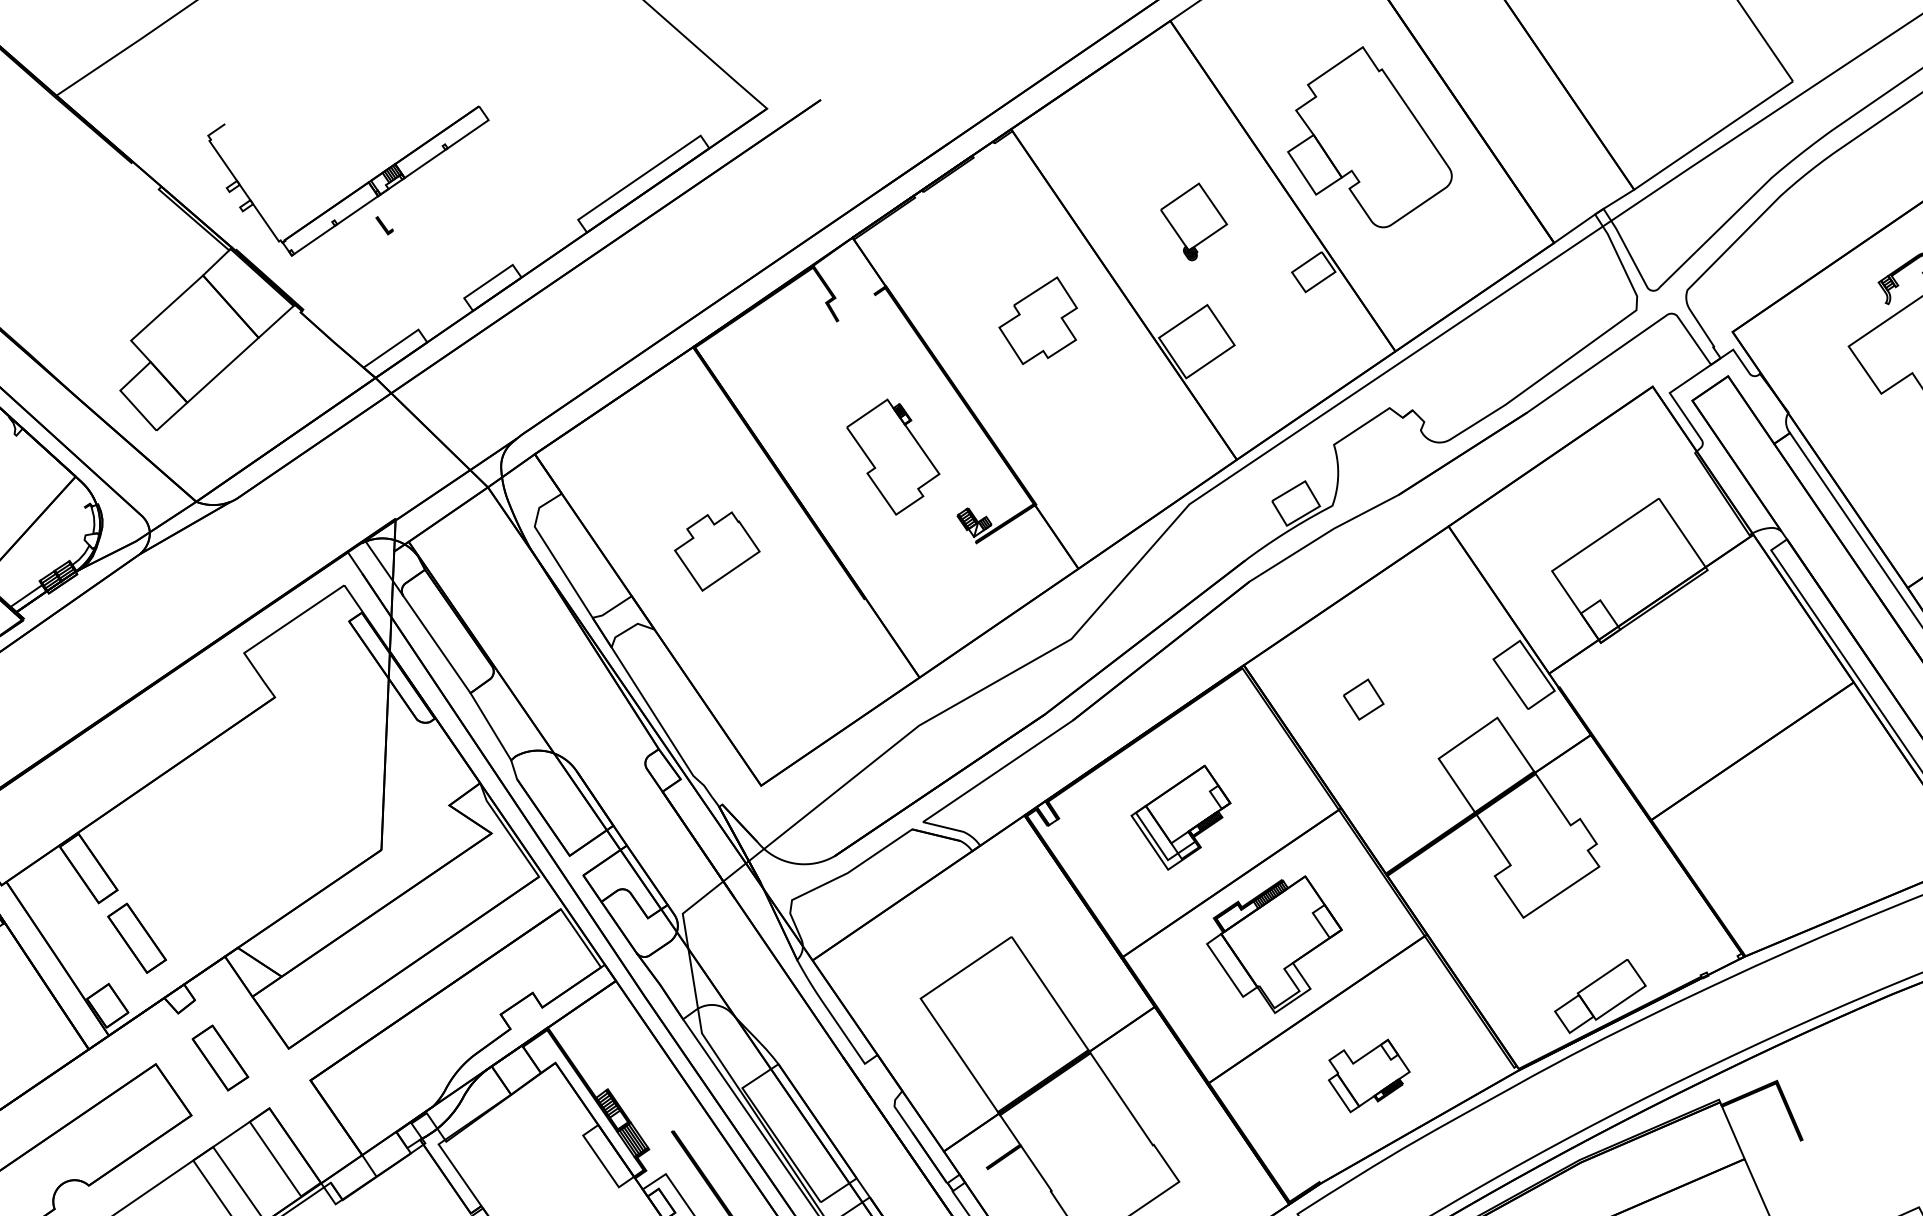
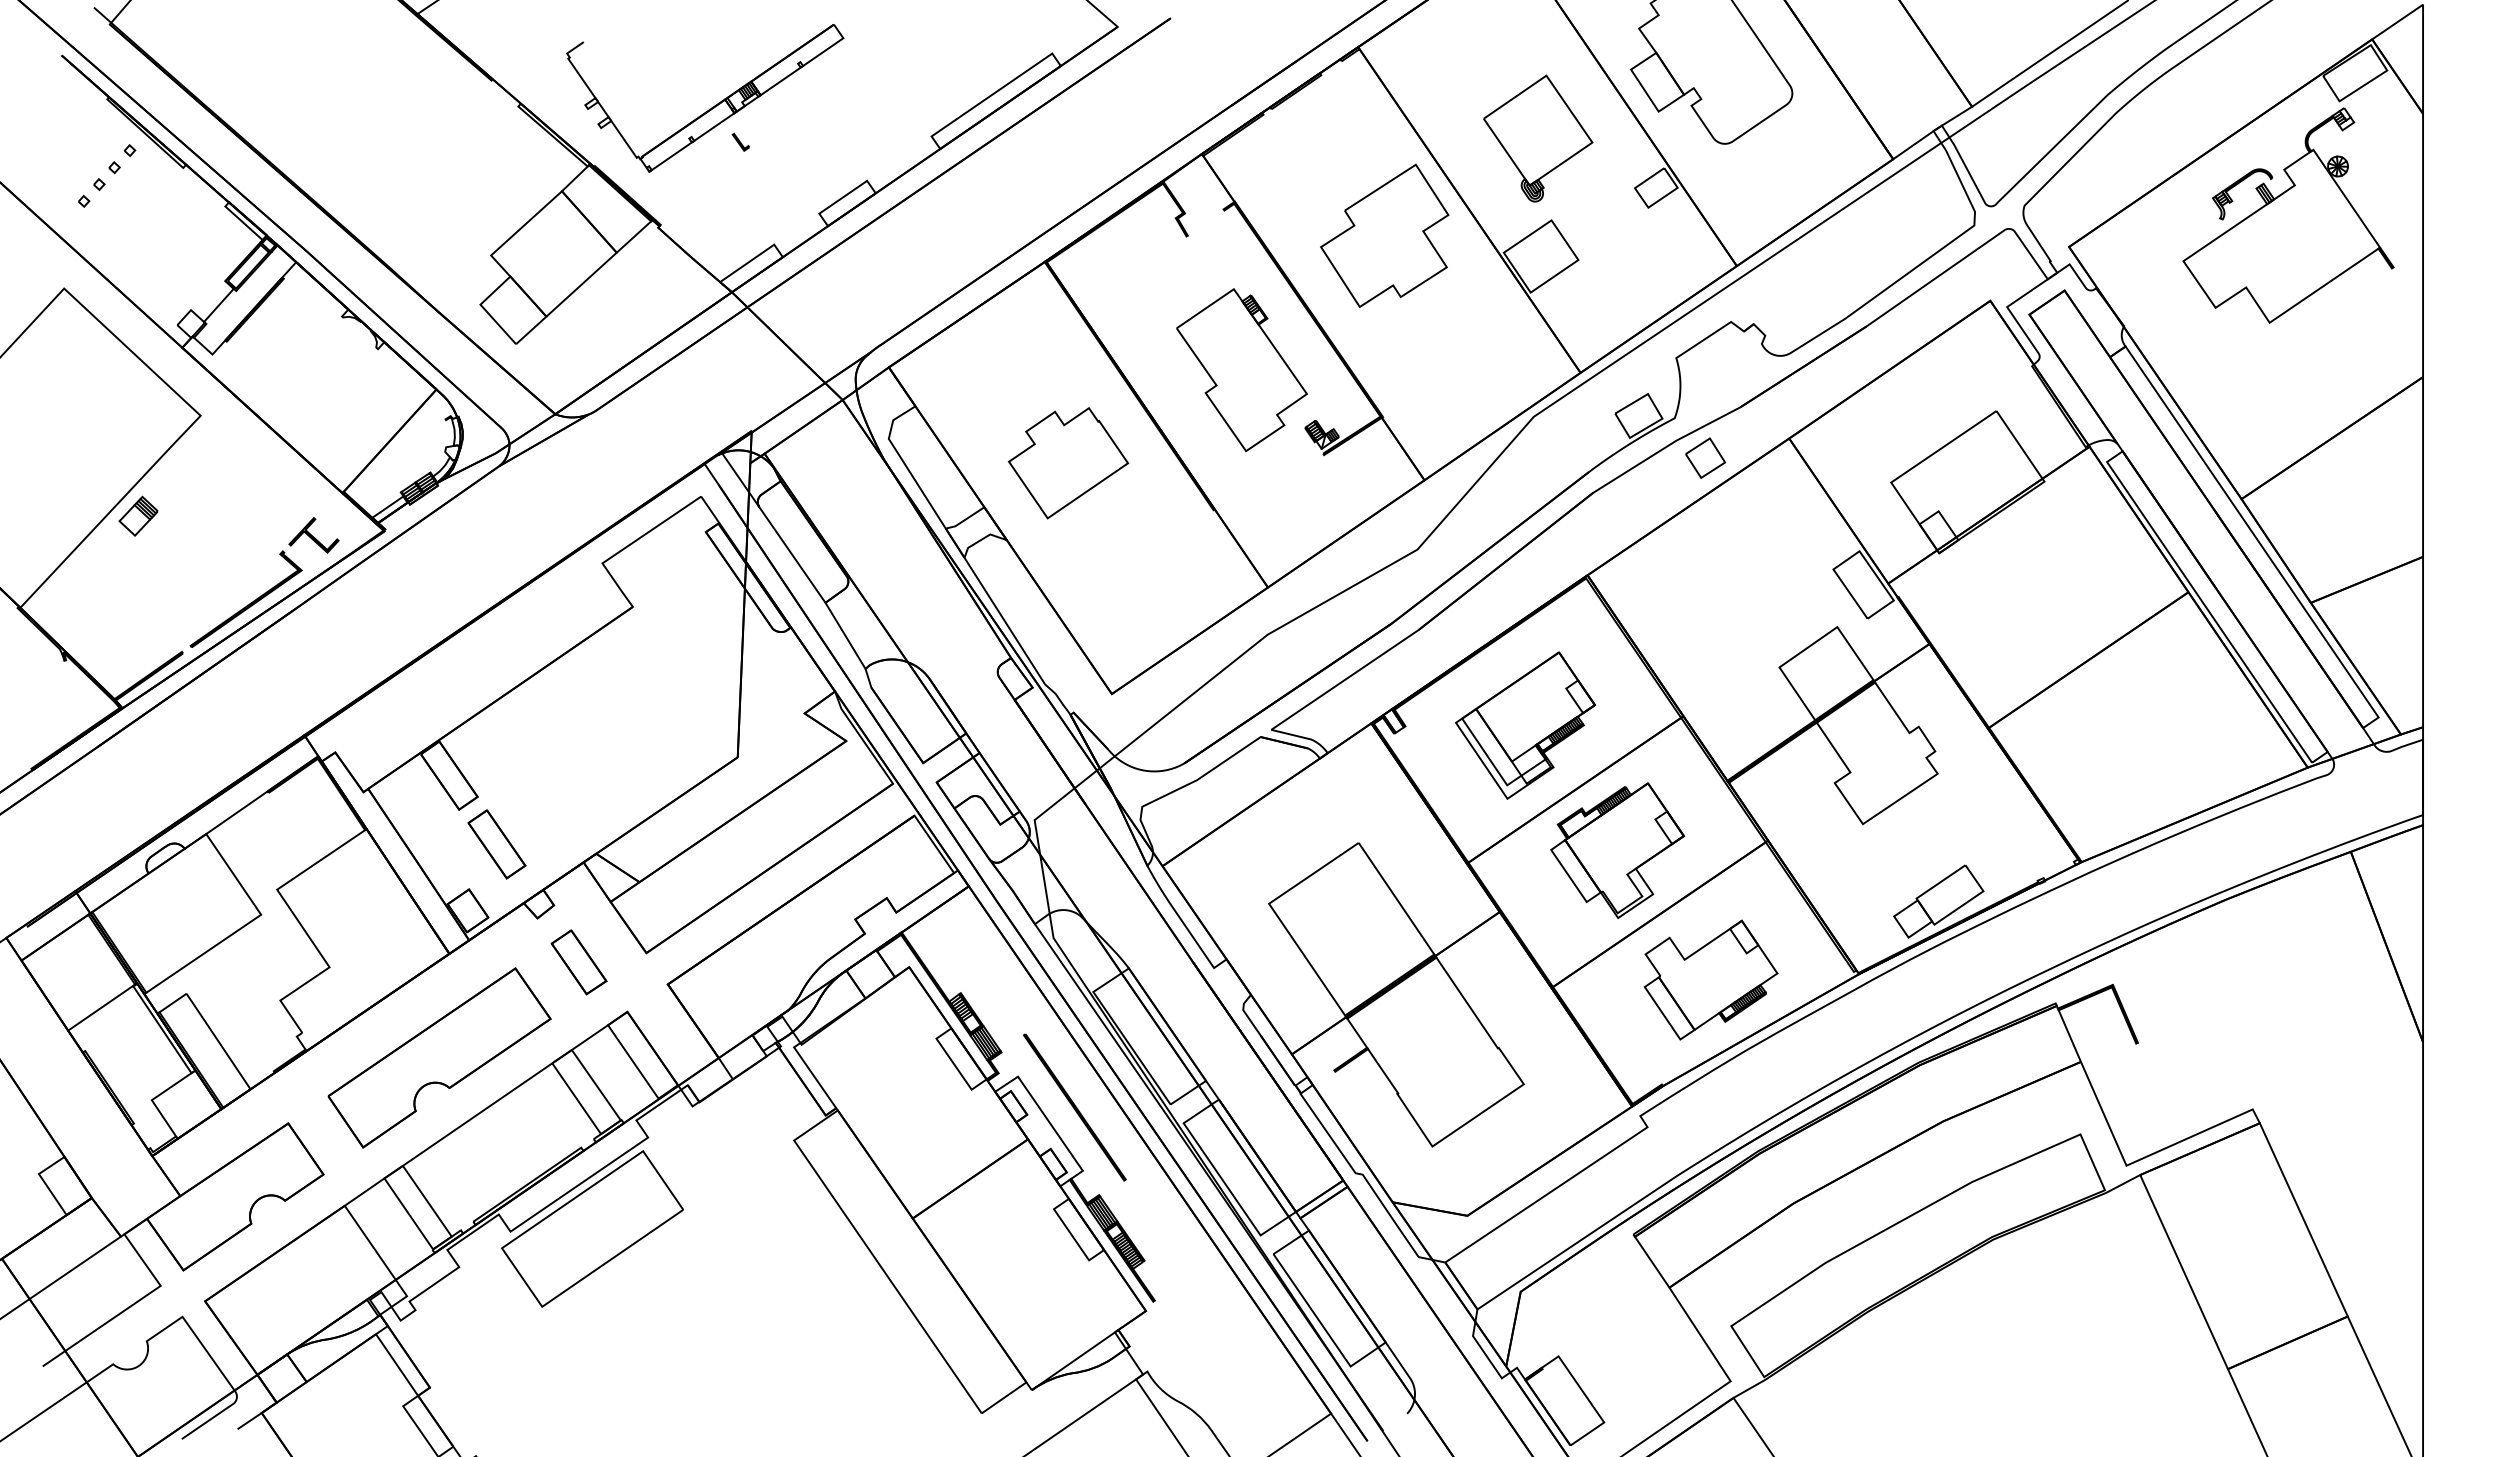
part: (1194, 221) -> (1538, 138), size x1.67
part: (1037, 320) -> (1384, 235), size x1.67
part: (892, 457) -> (1241, 370), size x1.43
part: (717, 551) -> (1068, 463), size x1.43
part: (1363, 698) -> (1705, 457), moved
part: (1180, 817) -> (1525, 725), size x1.43
part: (1368, 1075) -> (1710, 979), size x1.67

